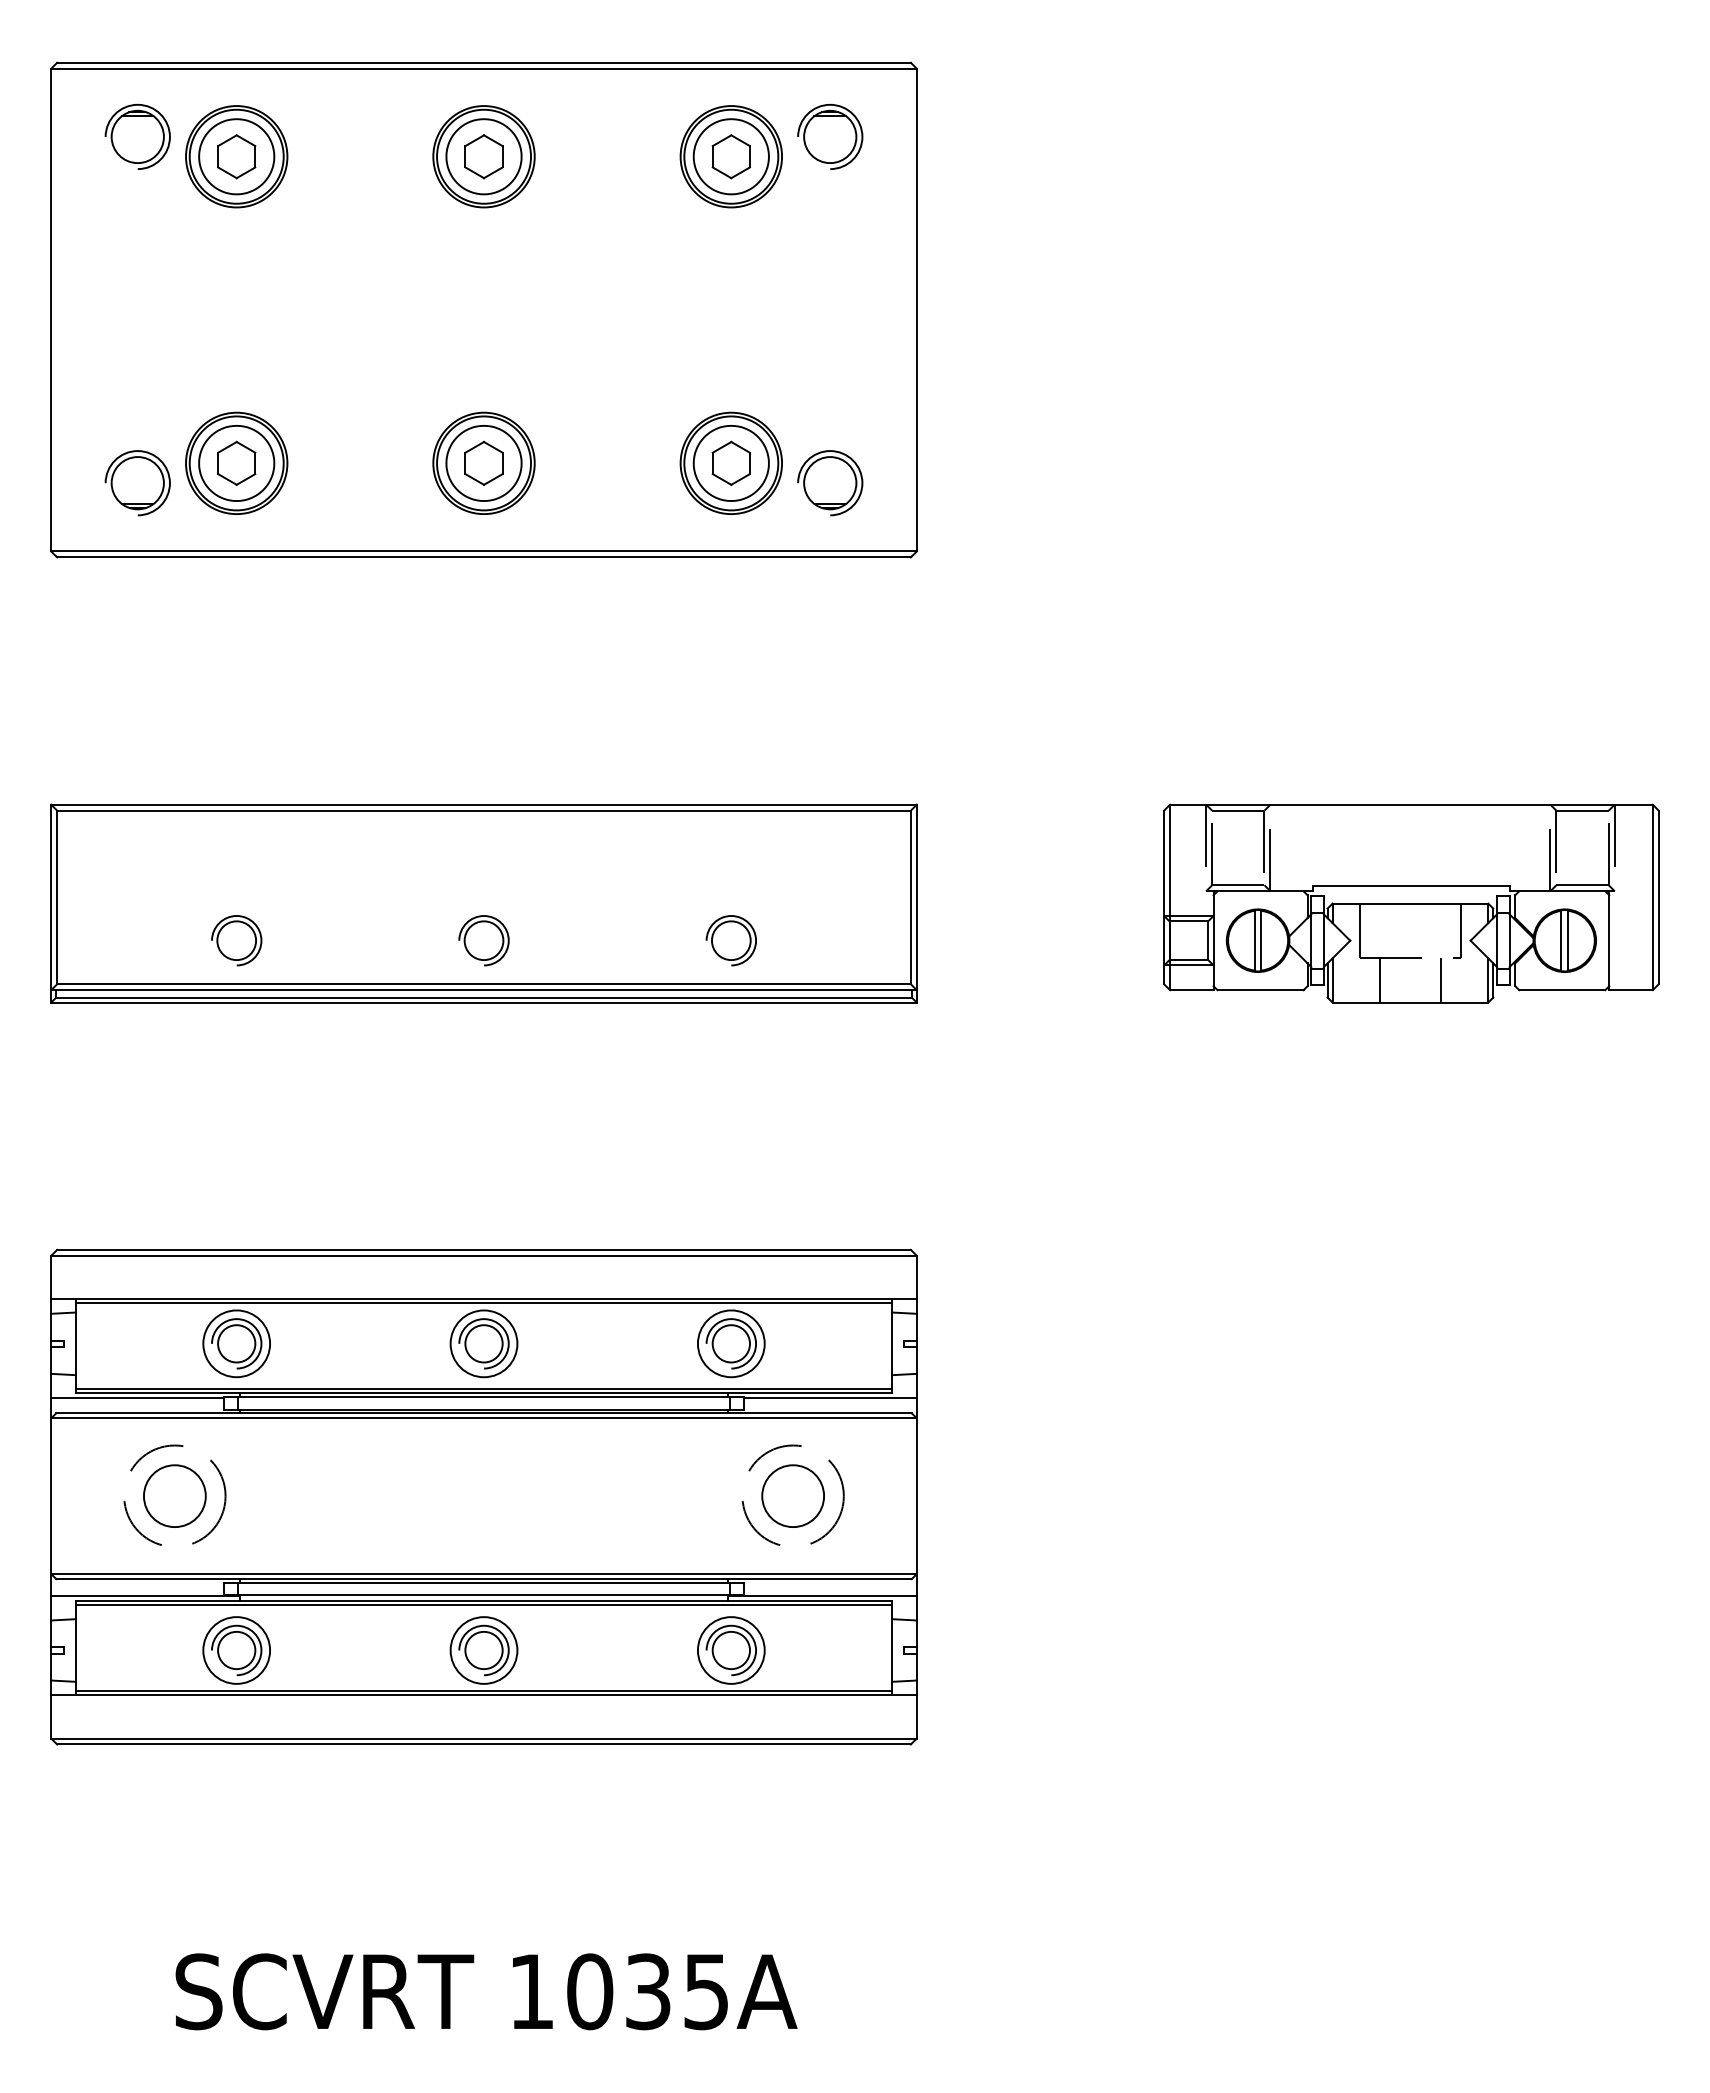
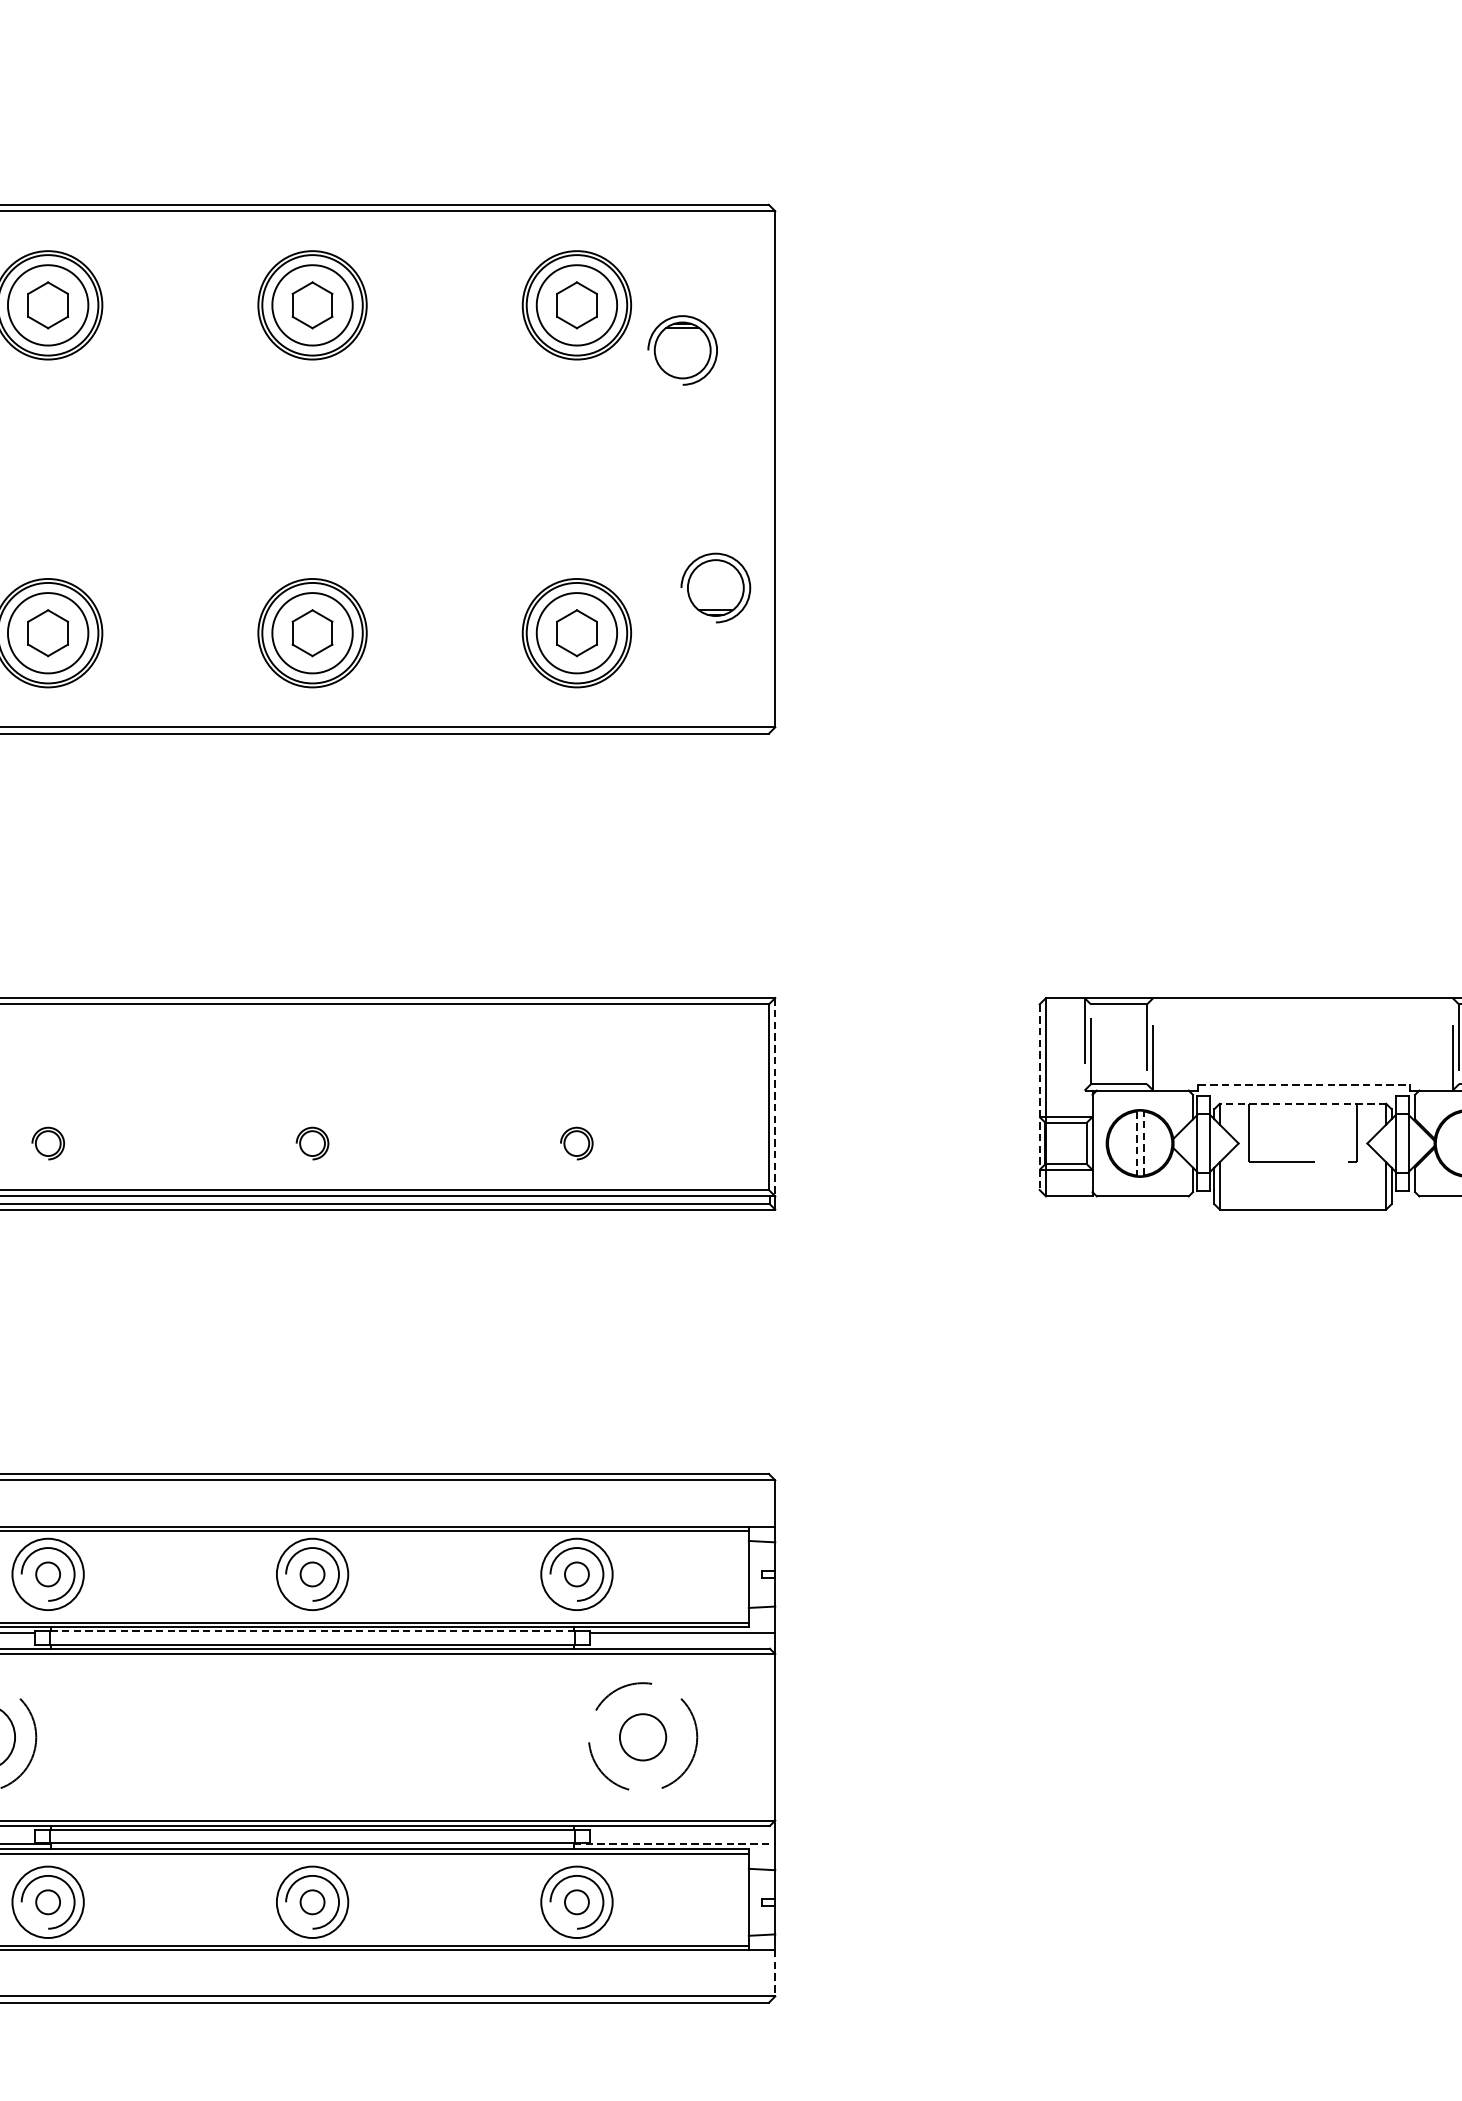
part: (830, 136) -> (682, 349), moved
part: (830, 483) -> (716, 588), moved
line: (1411, 886) -> (1304, 1085), solid -> dashed
line: (916, 897) -> (774, 1097), solid -> dashed
line: (1164, 897) -> (1040, 1097), solid -> dashed
line: (1410, 903) -> (1303, 1103), solid -> dashed
part: (236, 940) -> (47, 1143), size x0.6
part: (483, 940) -> (311, 1143), size x0.6
part: (730, 940) -> (576, 1143), size x0.6
line: (1254, 940) -> (1136, 1143), solid -> dashed
line: (1261, 940) -> (1143, 1143), solid -> dashed
line: (1379, 980) -> (1269, 1186), removed
line: (1441, 980) -> (1336, 1186), removed
circle: (236, 1343) -> (47, 1574), size x0.6
circle: (483, 1343) -> (311, 1574), size x0.6
circle: (730, 1343) -> (576, 1574), size x0.6
line: (484, 1397) -> (313, 1631), solid -> dashed
circle: (793, 1496) -> (643, 1737), size x0.7
line: (823, 1596) -> (675, 1844), solid -> dashed
circle: (236, 1650) -> (47, 1902), size x0.6
circle: (483, 1650) -> (311, 1902), size x0.6
circle: (730, 1650) -> (576, 1902), size x0.6
line: (916, 1716) -> (774, 1972), solid -> dashed

